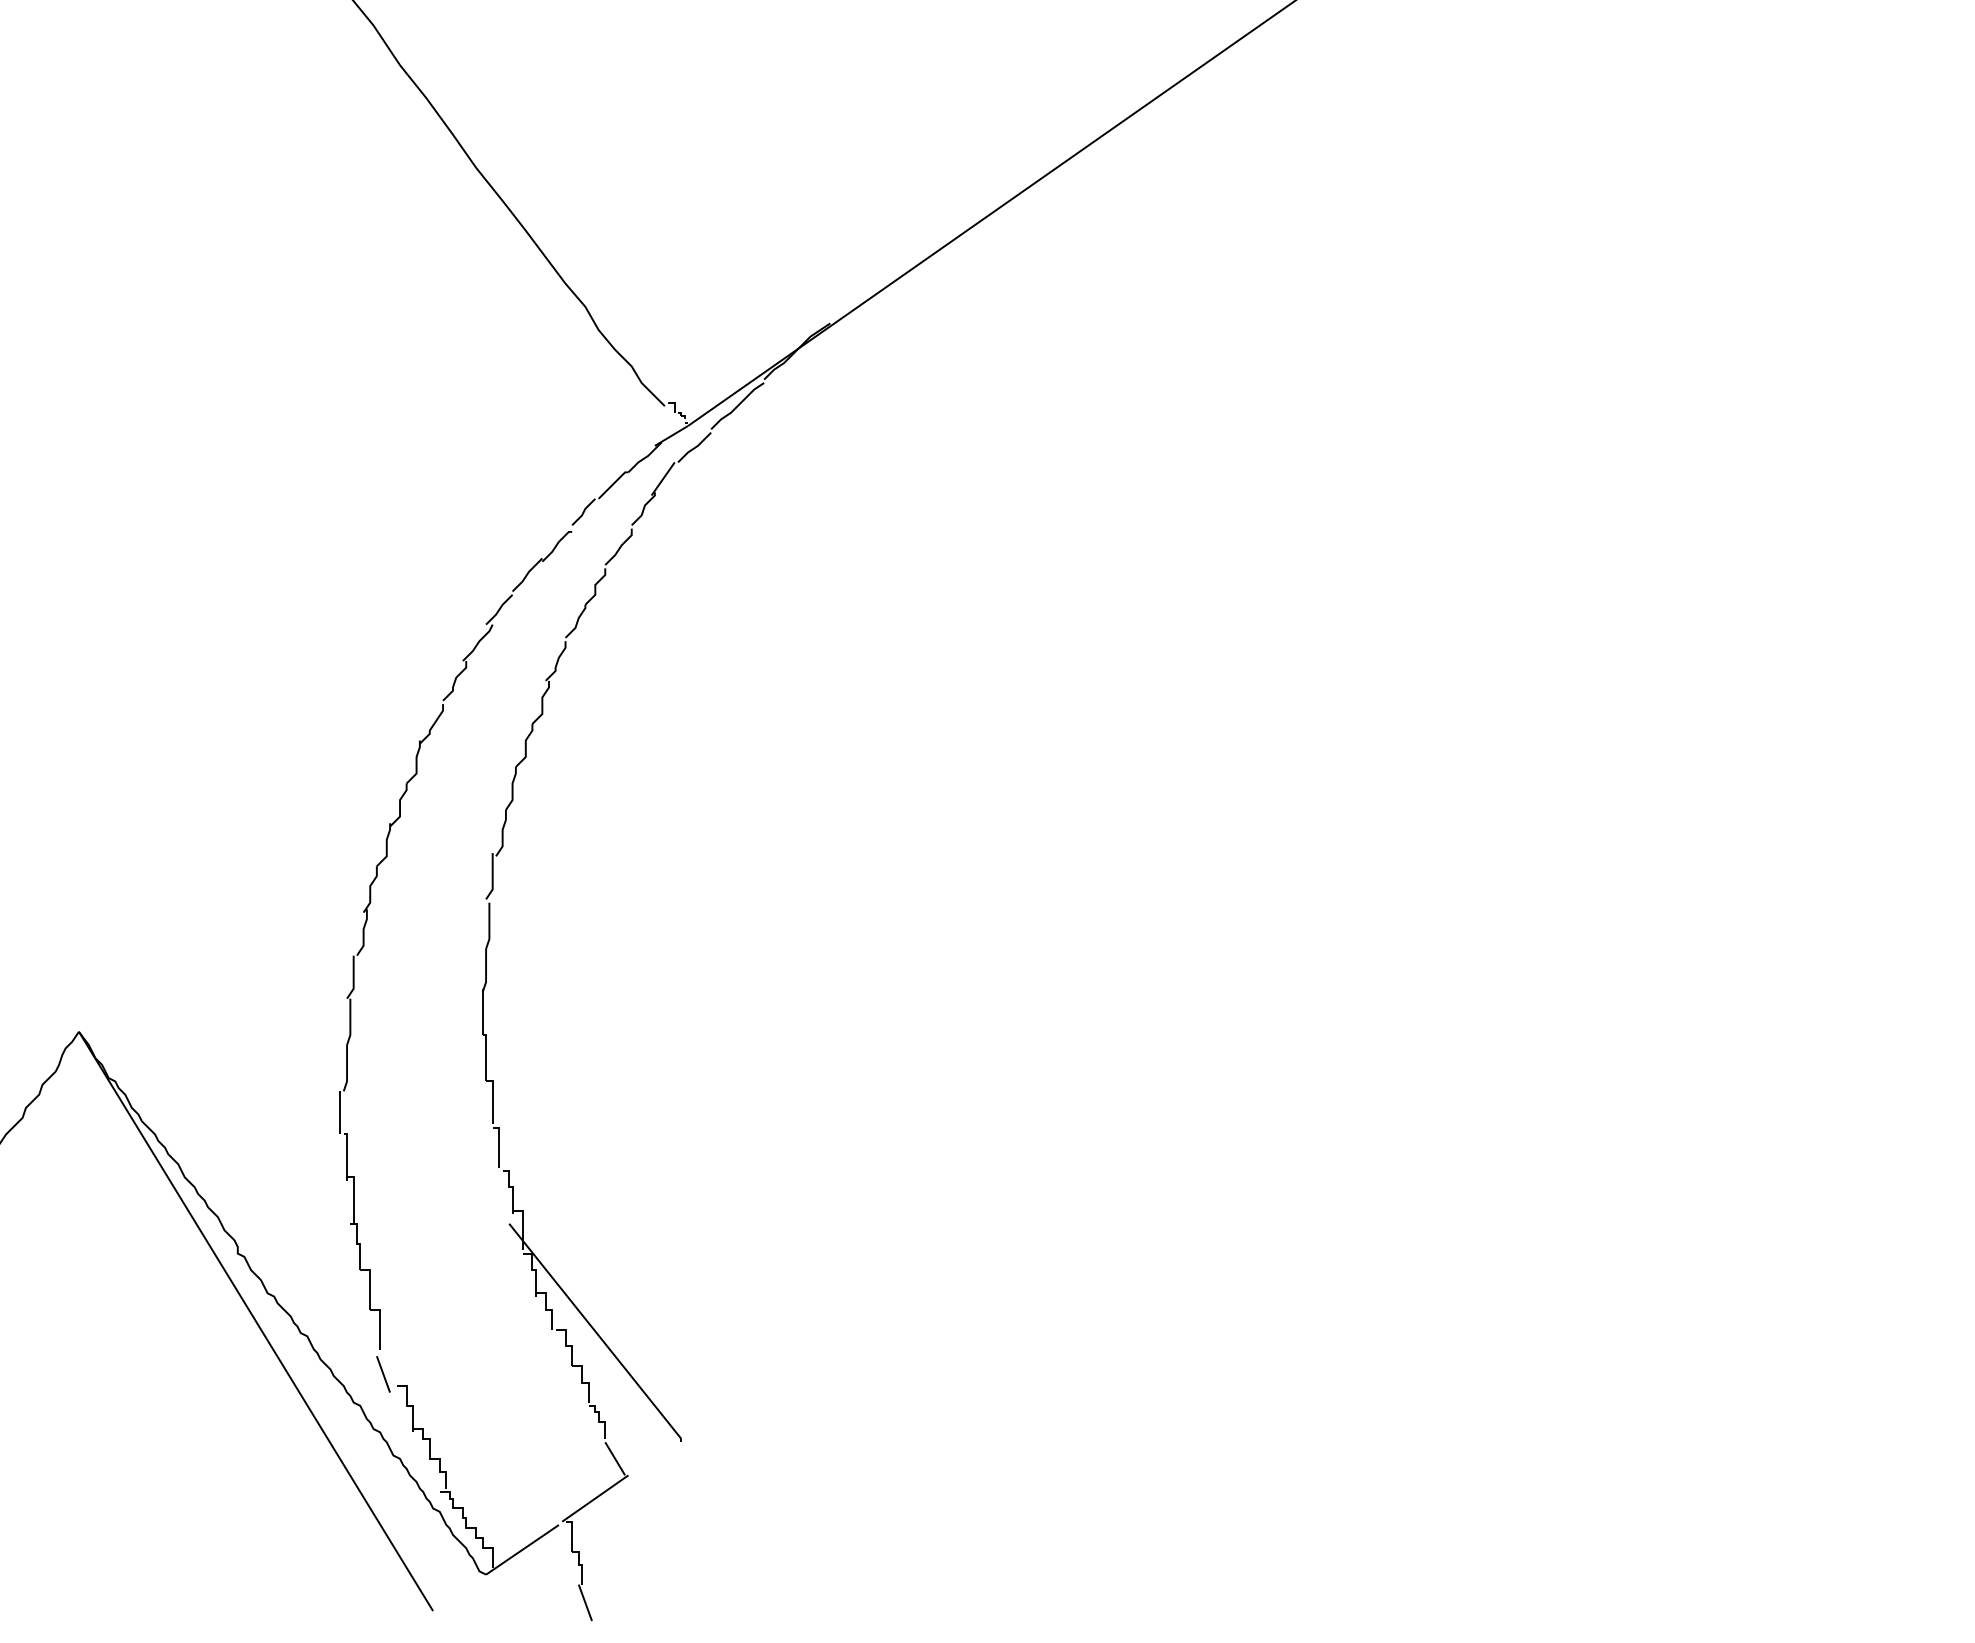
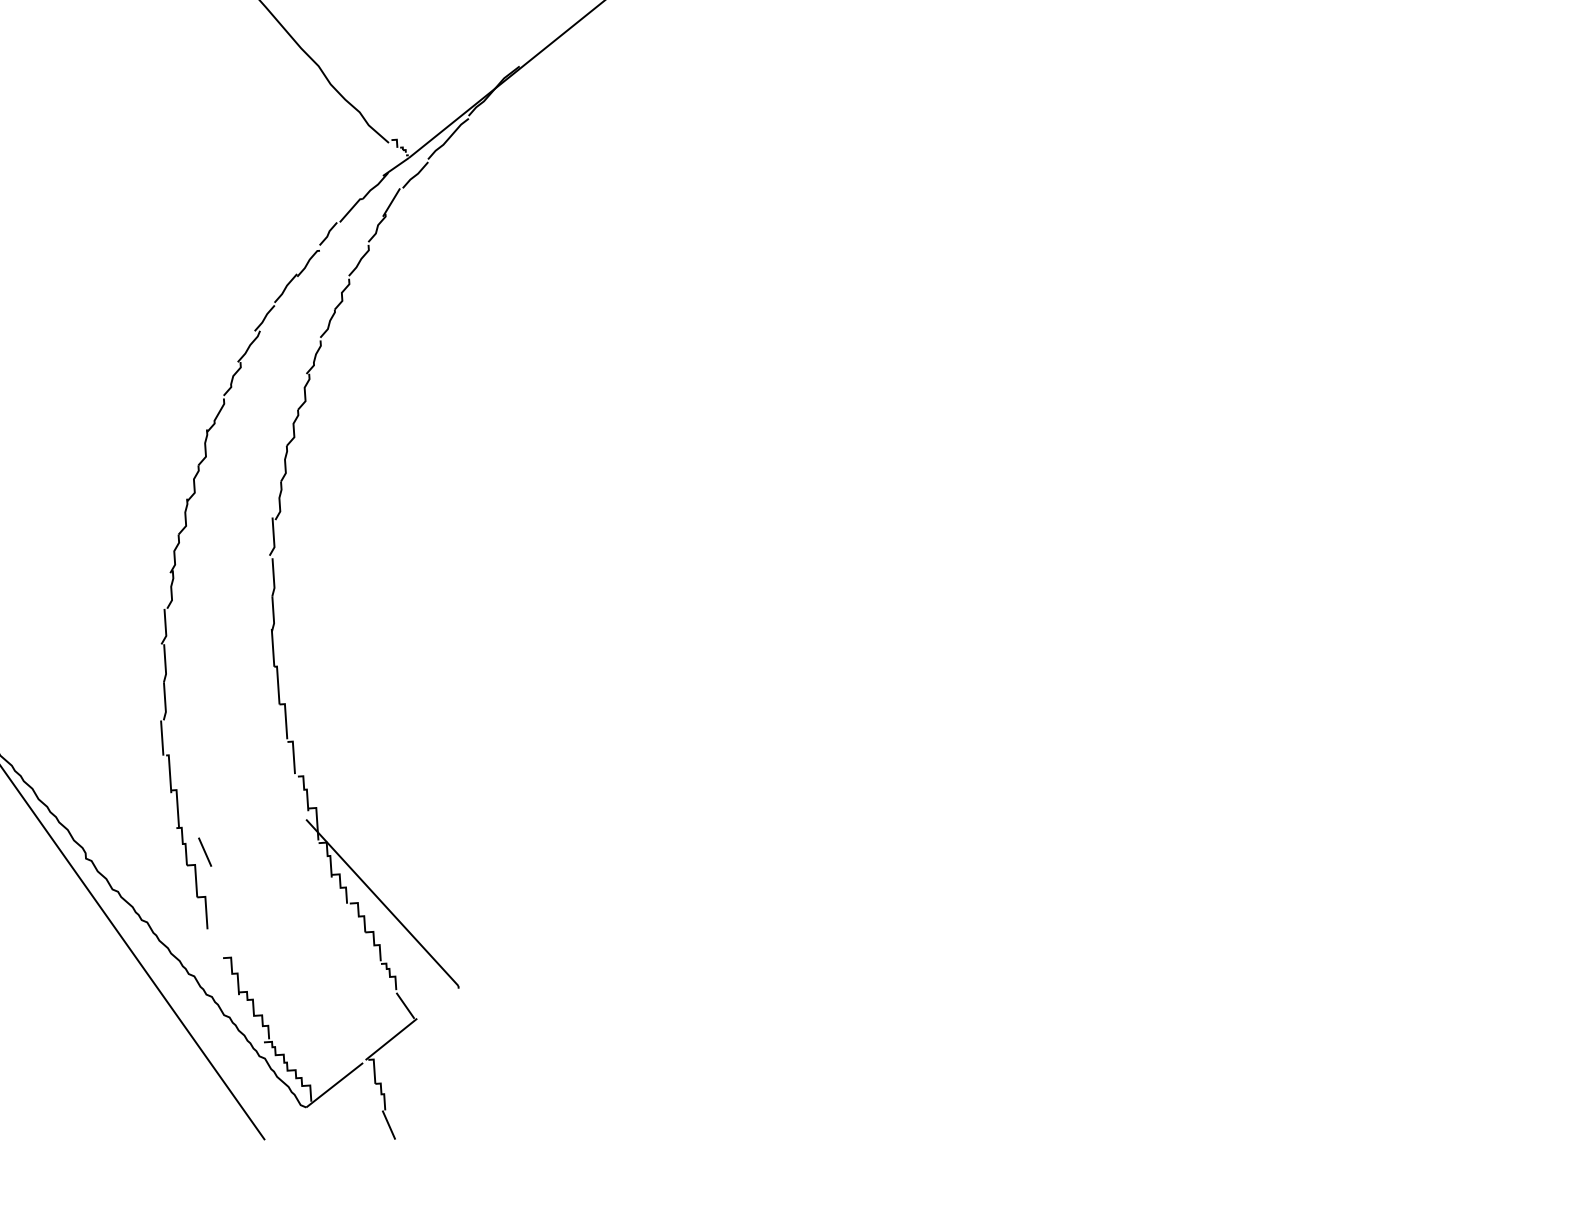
line: (383, 1374) -> (205, 852), moved

